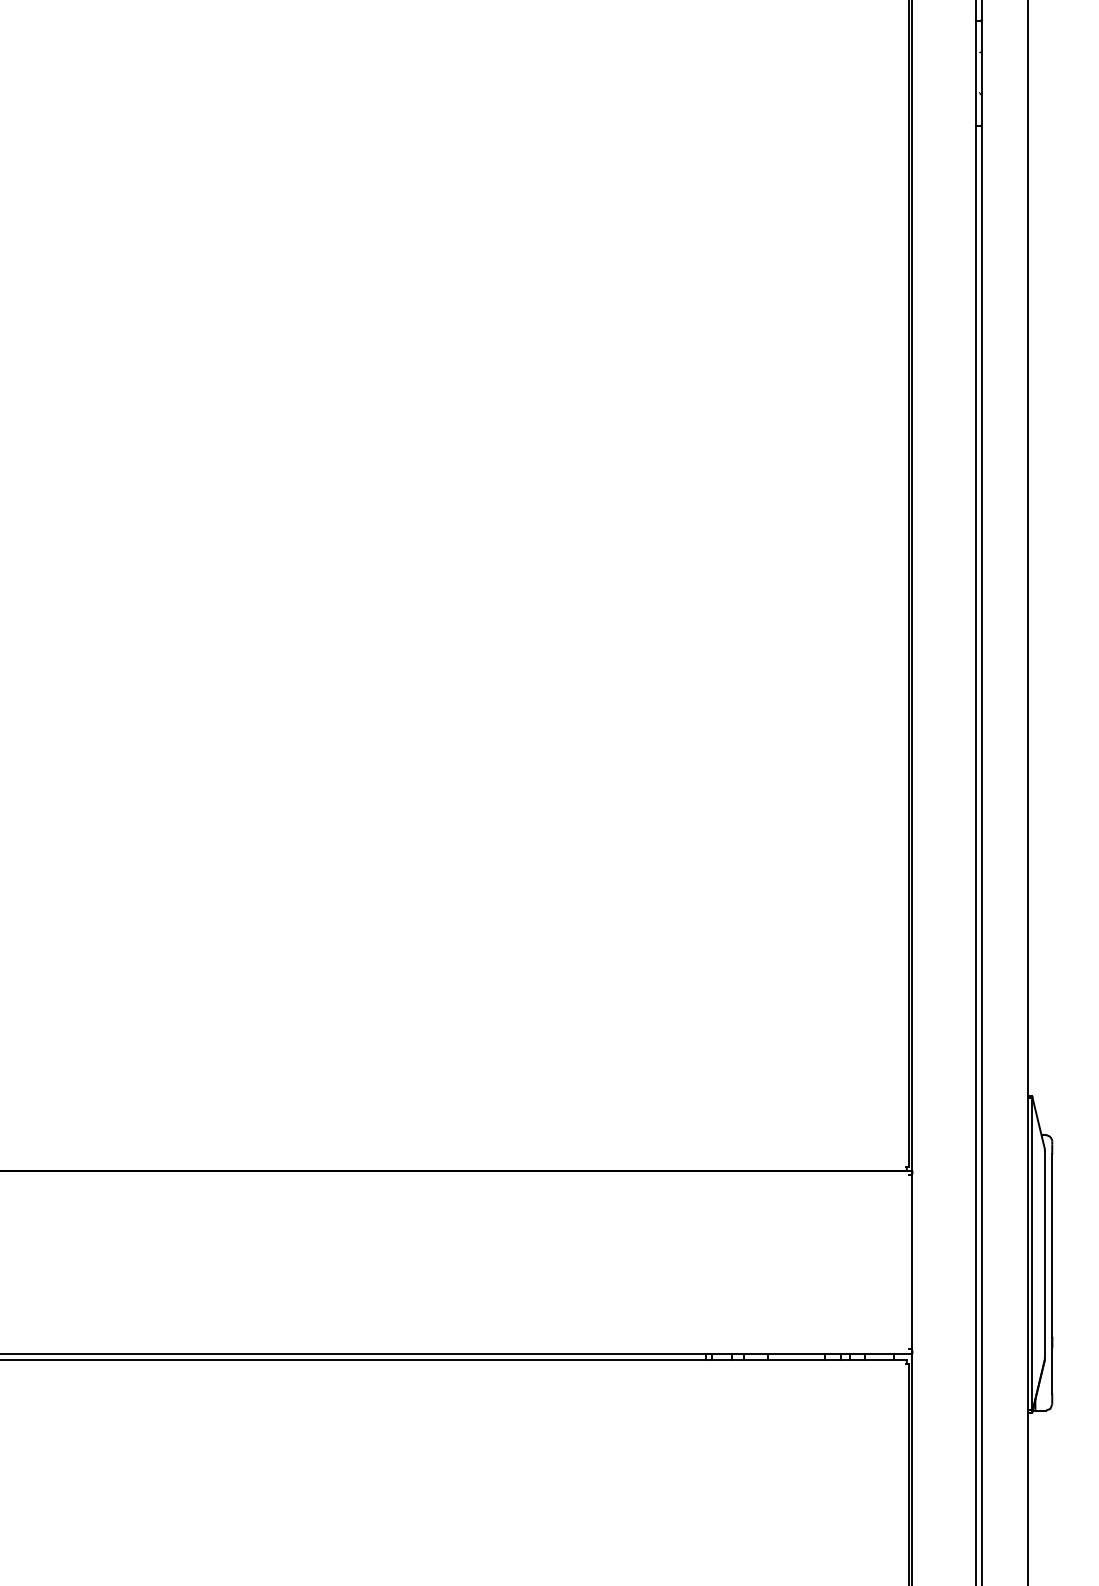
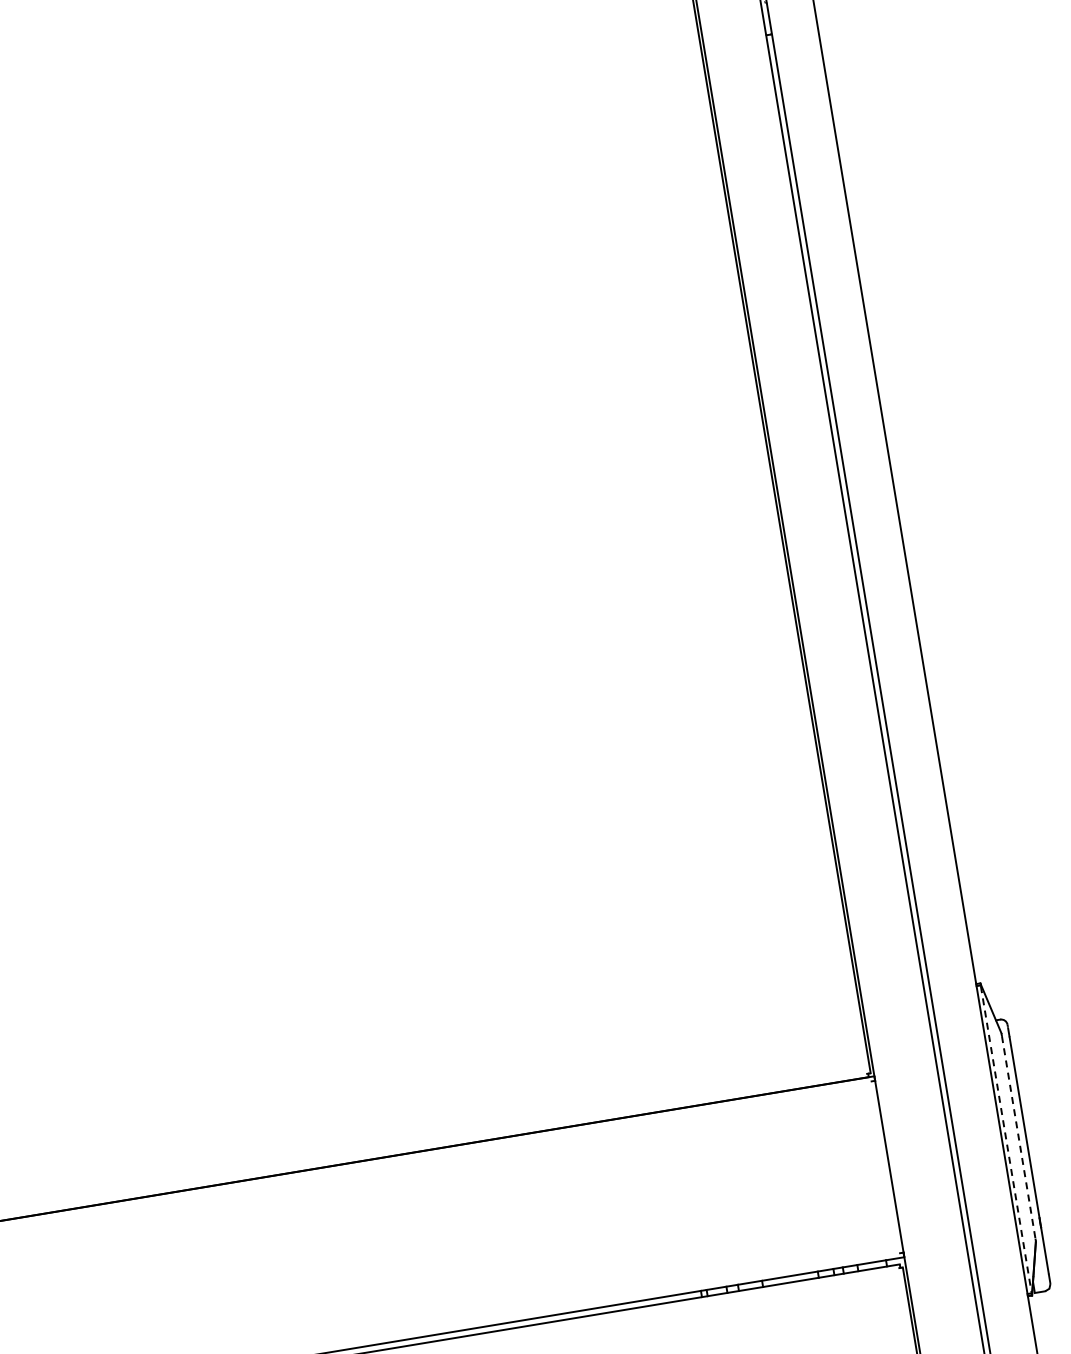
line: (1032, 1254) -> (1006, 1139), solid -> dashed
line: (1044, 1254) -> (1018, 1137), solid -> dashed

